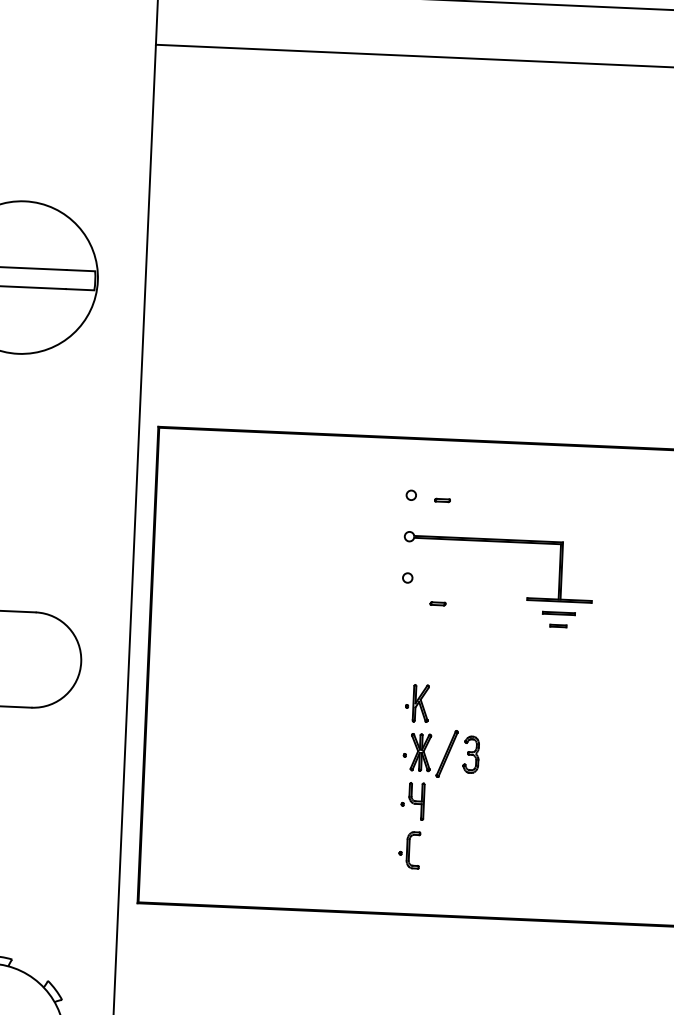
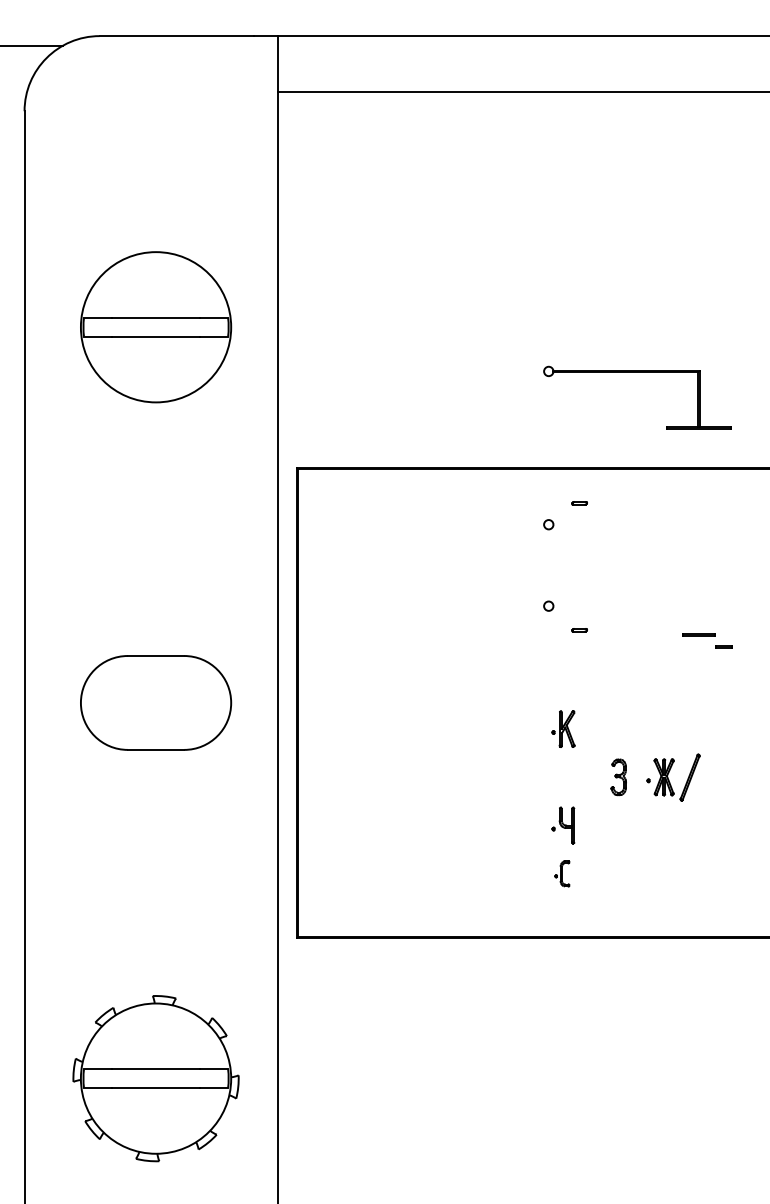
part: (442, 500) -> (579, 503), moved
part: (499, 541) -> (637, 372), moved
line: (557, 625) -> (723, 646), moved
part: (430, 753) -> (673, 777), moved
part: (409, 849) -> (562, 873), size x0.7

